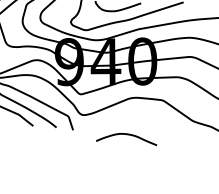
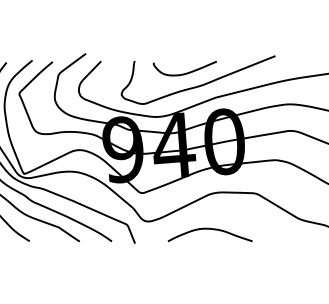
curve: (126, 134) -> (209, 229), moved

